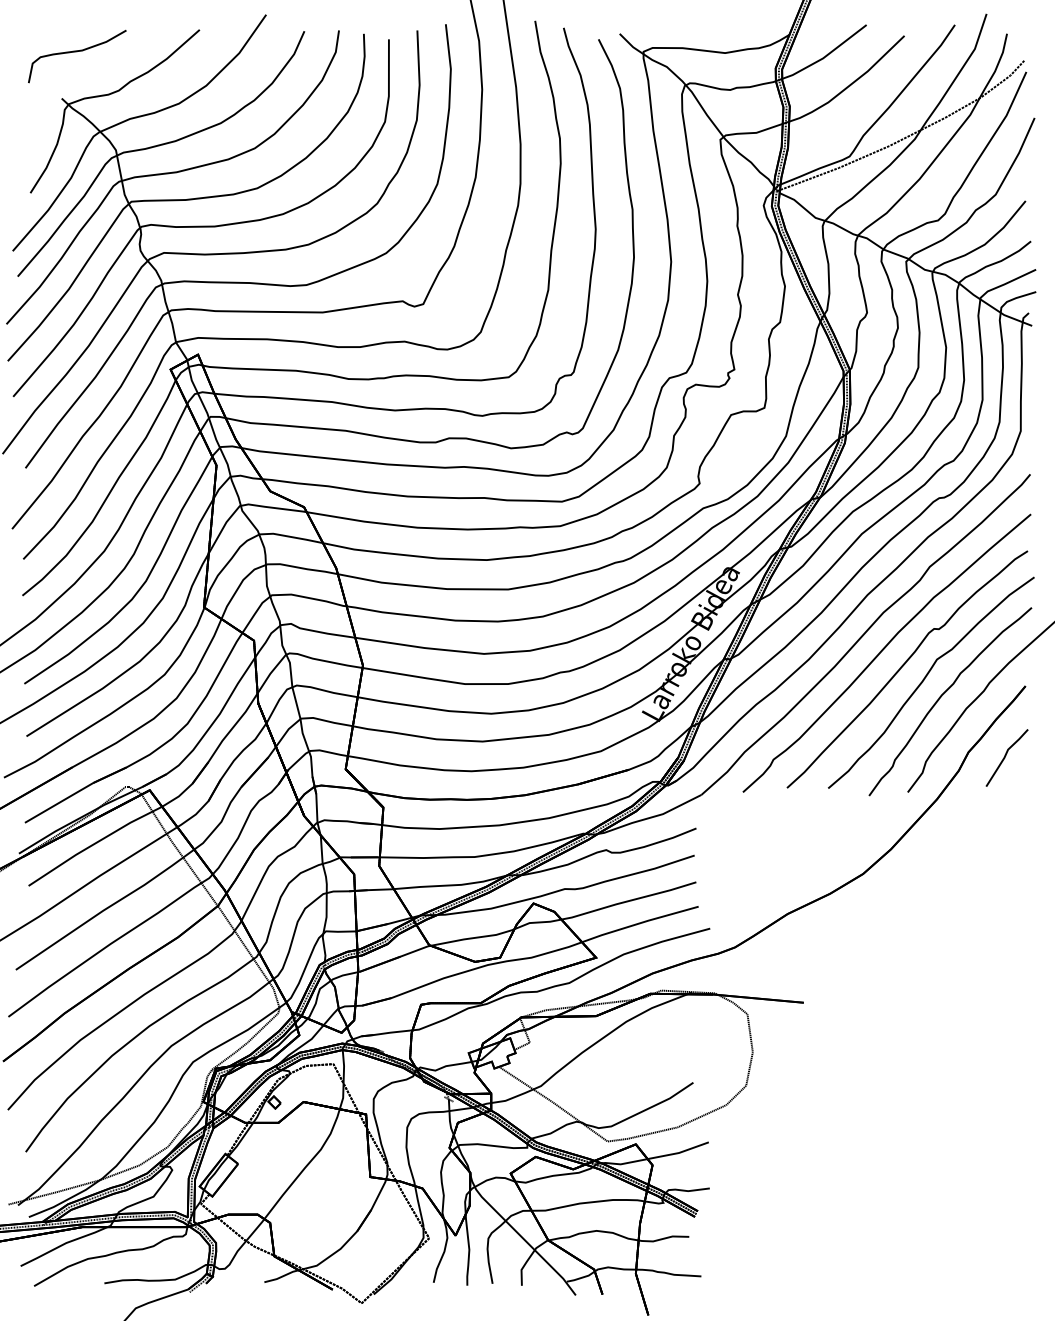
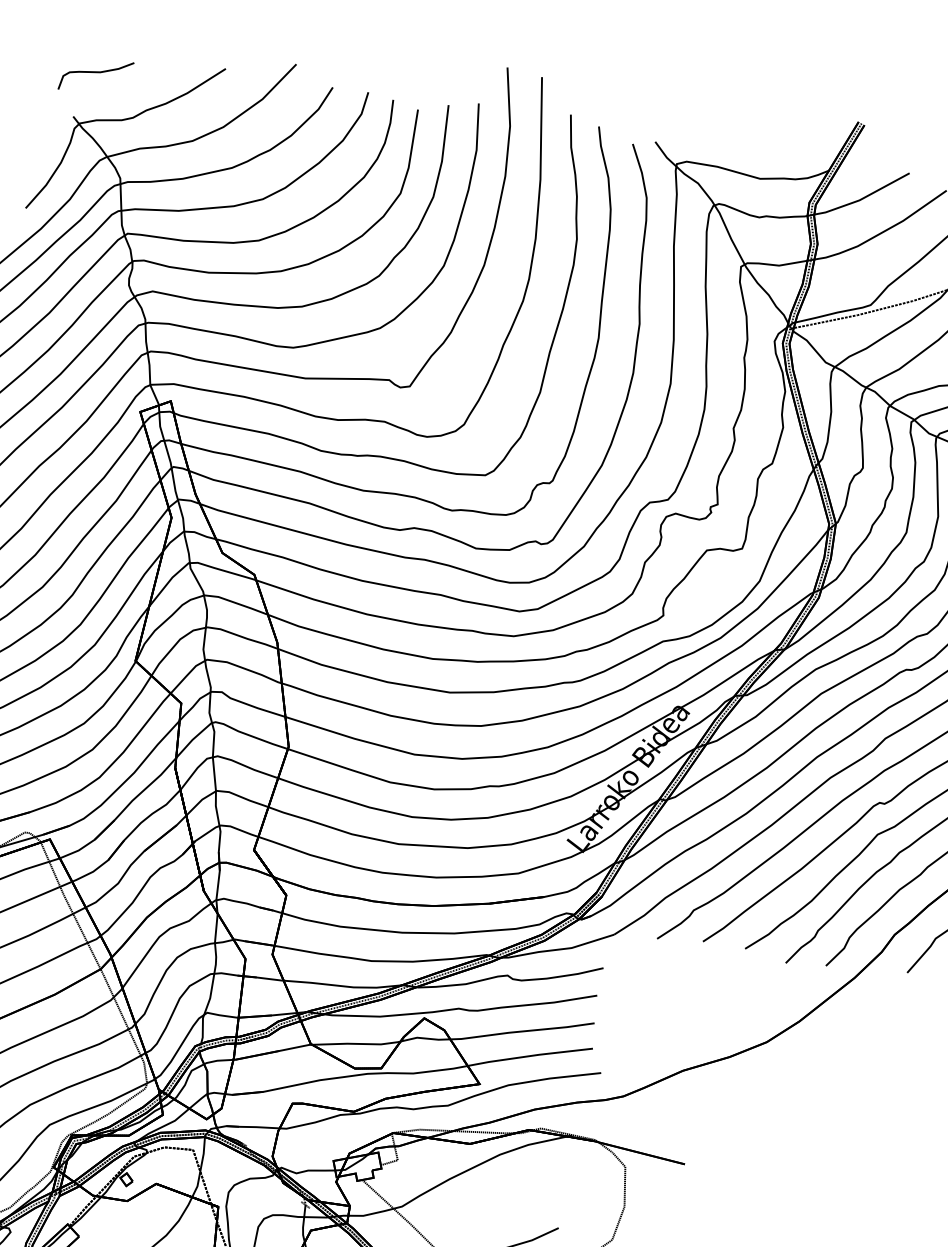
part: (77, 56) -> (96, 76), size x0.7

